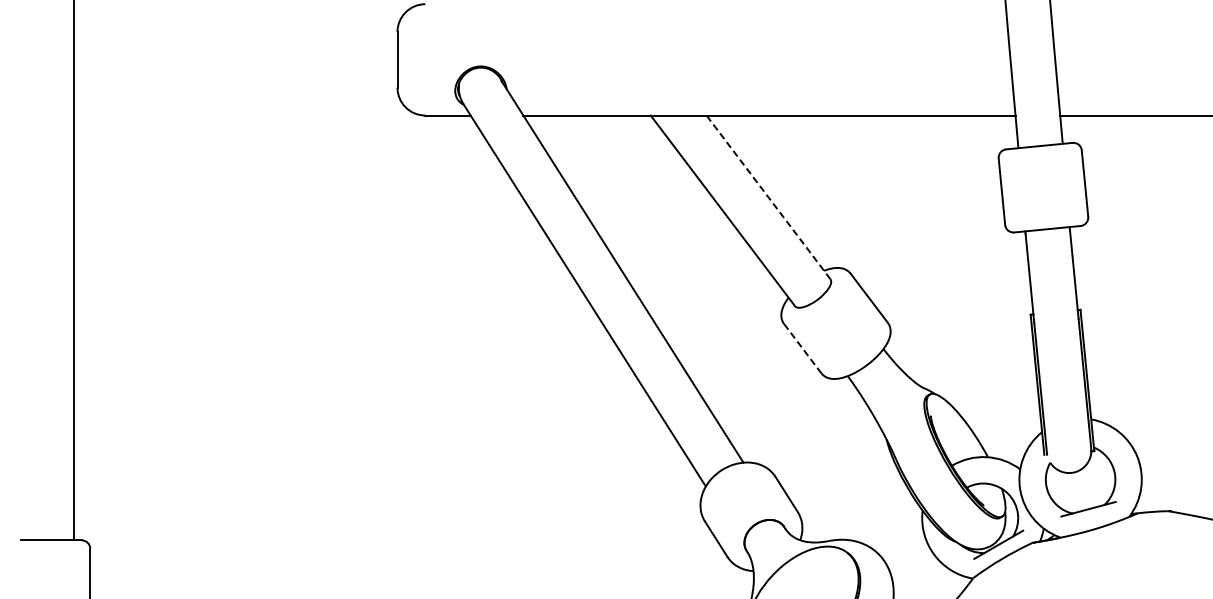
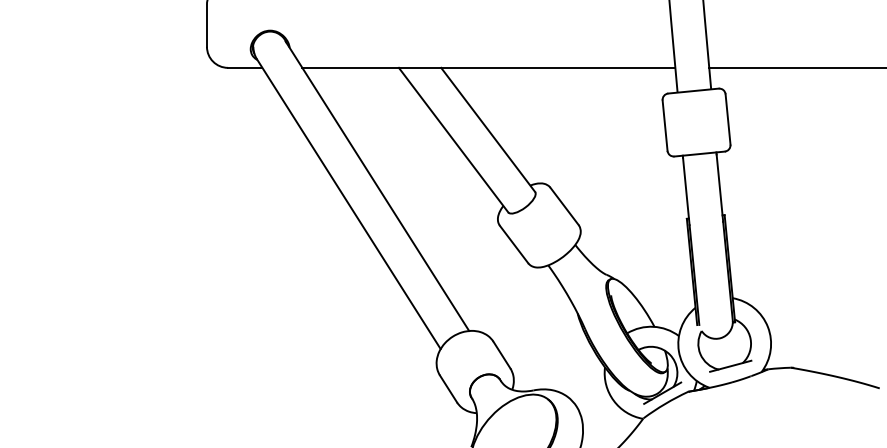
line: (768, 197) -> (488, 130), dashed -> solid
line: (802, 348) -> (513, 244), dashed -> solid

